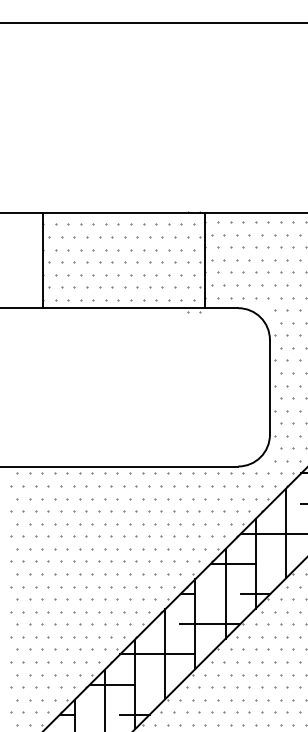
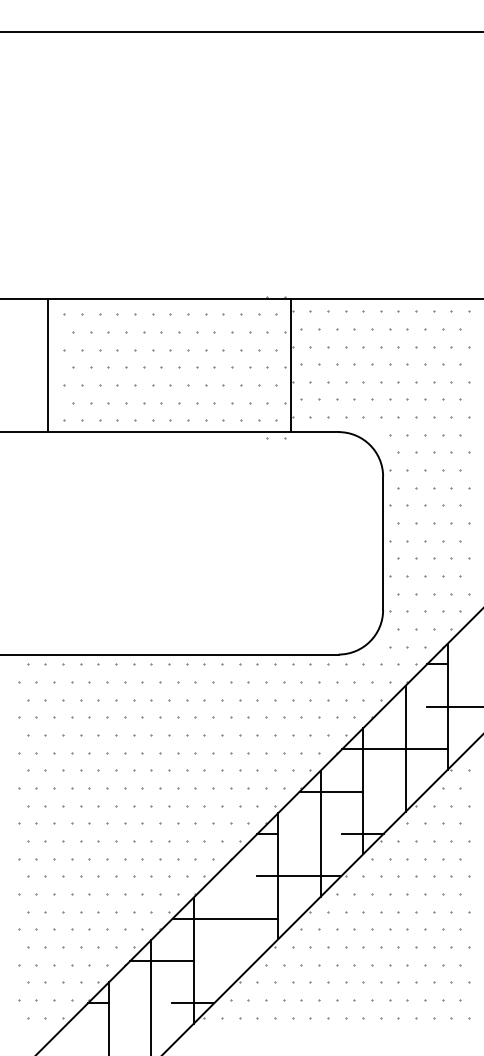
line: (42, 260) -> (47, 365), moved
line: (164, 654) -> (235, 918), removed

